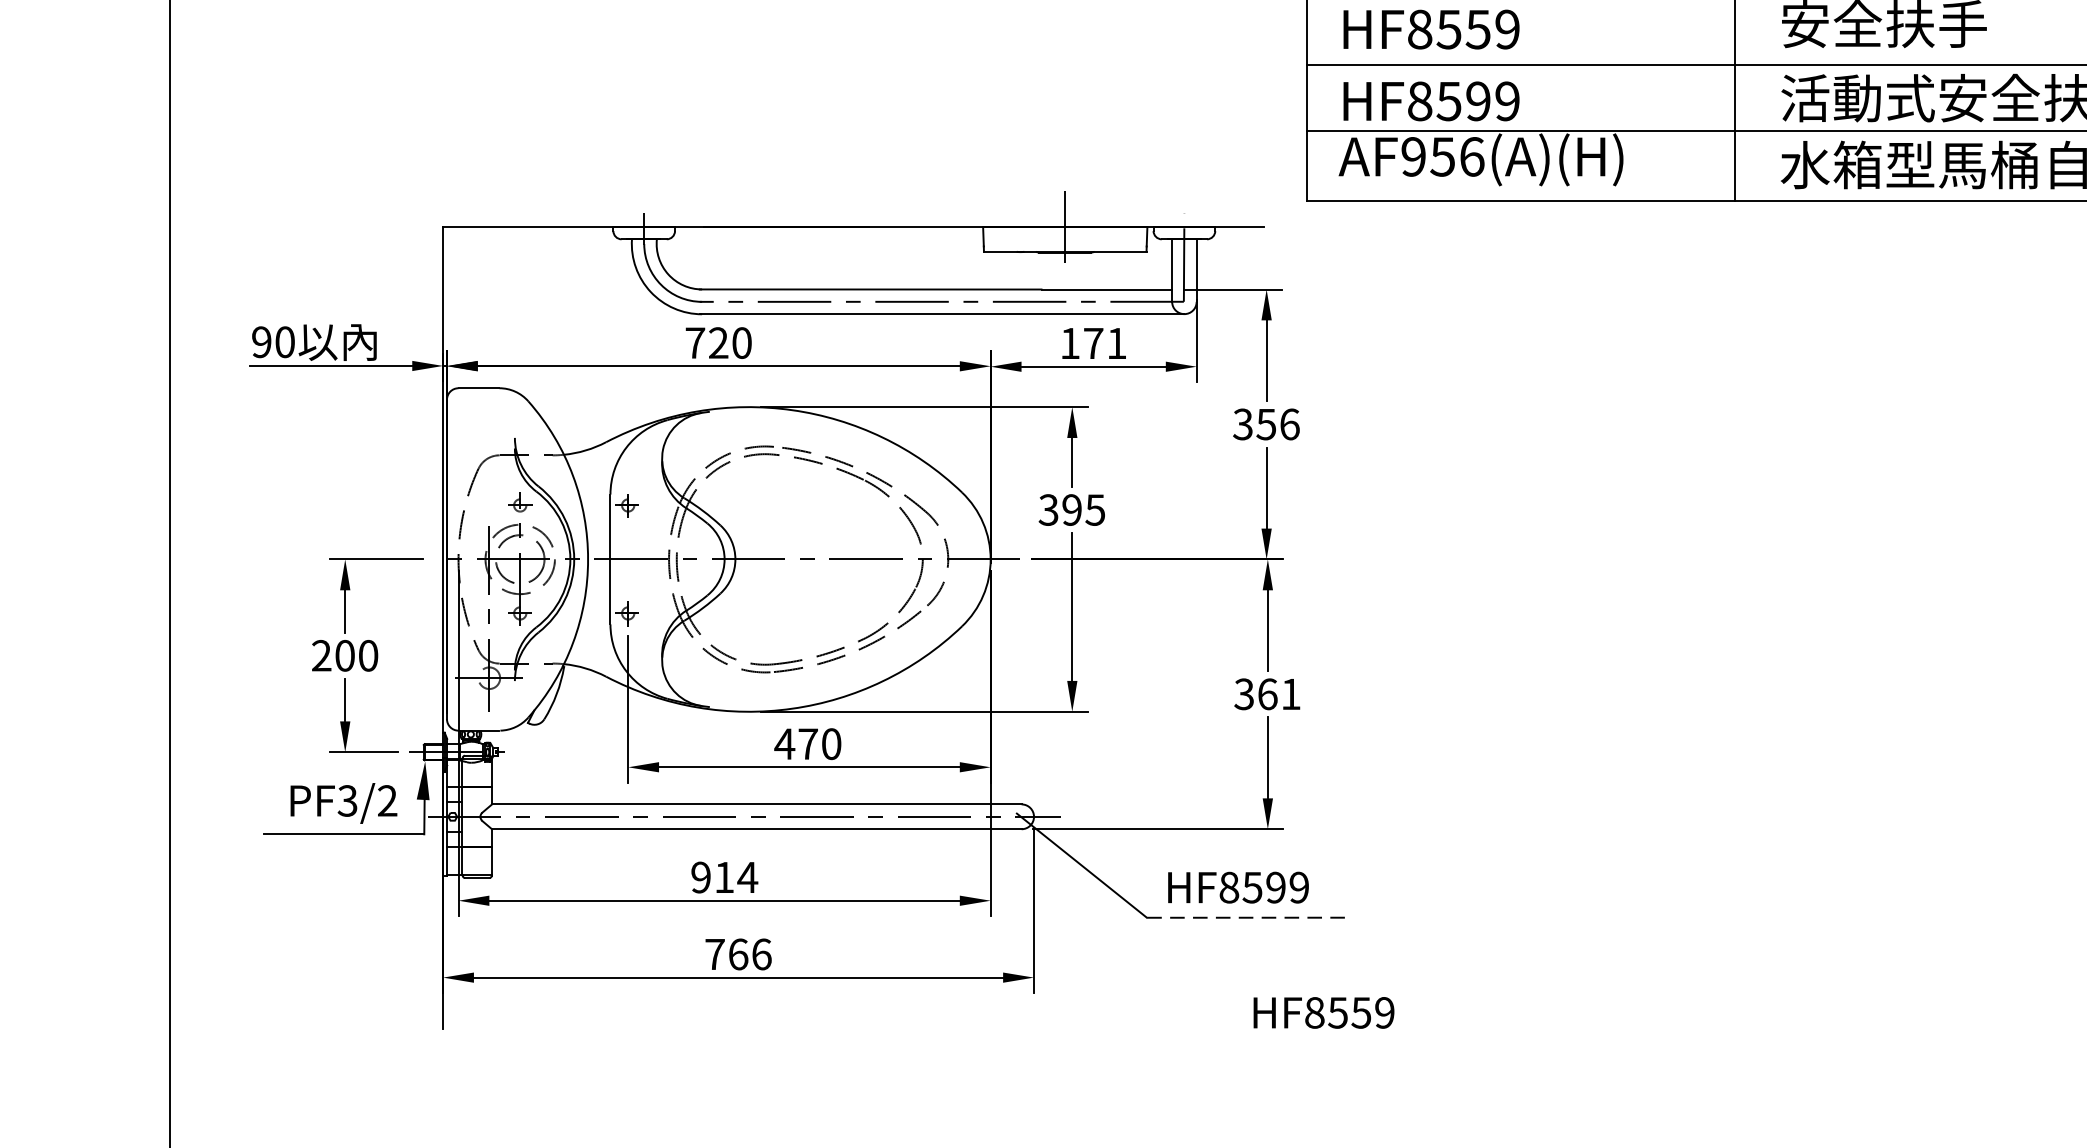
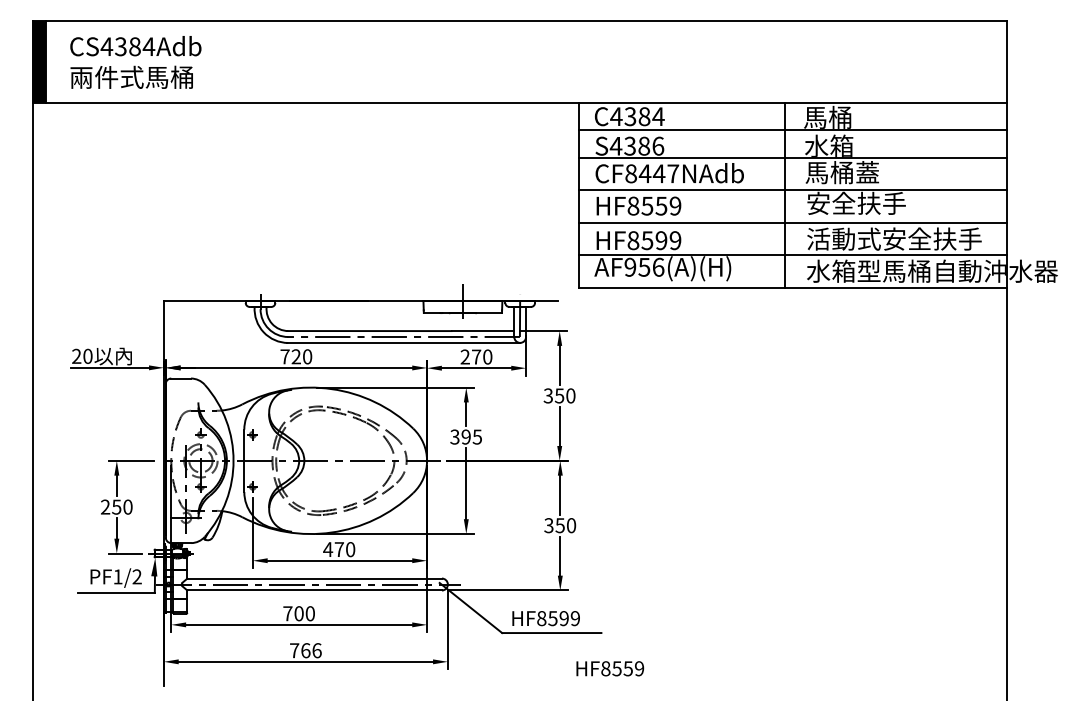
text: (261, 342) -> (76, 356), 90 -> 20
text: (1093, 342) -> (476, 356), 171 -> 270
text: (1289, 423) -> (570, 395), 356 -> 350
text: (344, 654) -> (116, 506), 200 -> 250
text: (1278, 694) -> (565, 525), 361 -> 350
text: (346, 800) -> (117, 576), PF3/2 -> PF1/2
text: (725, 877) -> (299, 613), 914 -> 700
line: (1249, 918) -> (551, 633), dashed -> solid
text: (1324, 1012) -> (610, 668), moved

